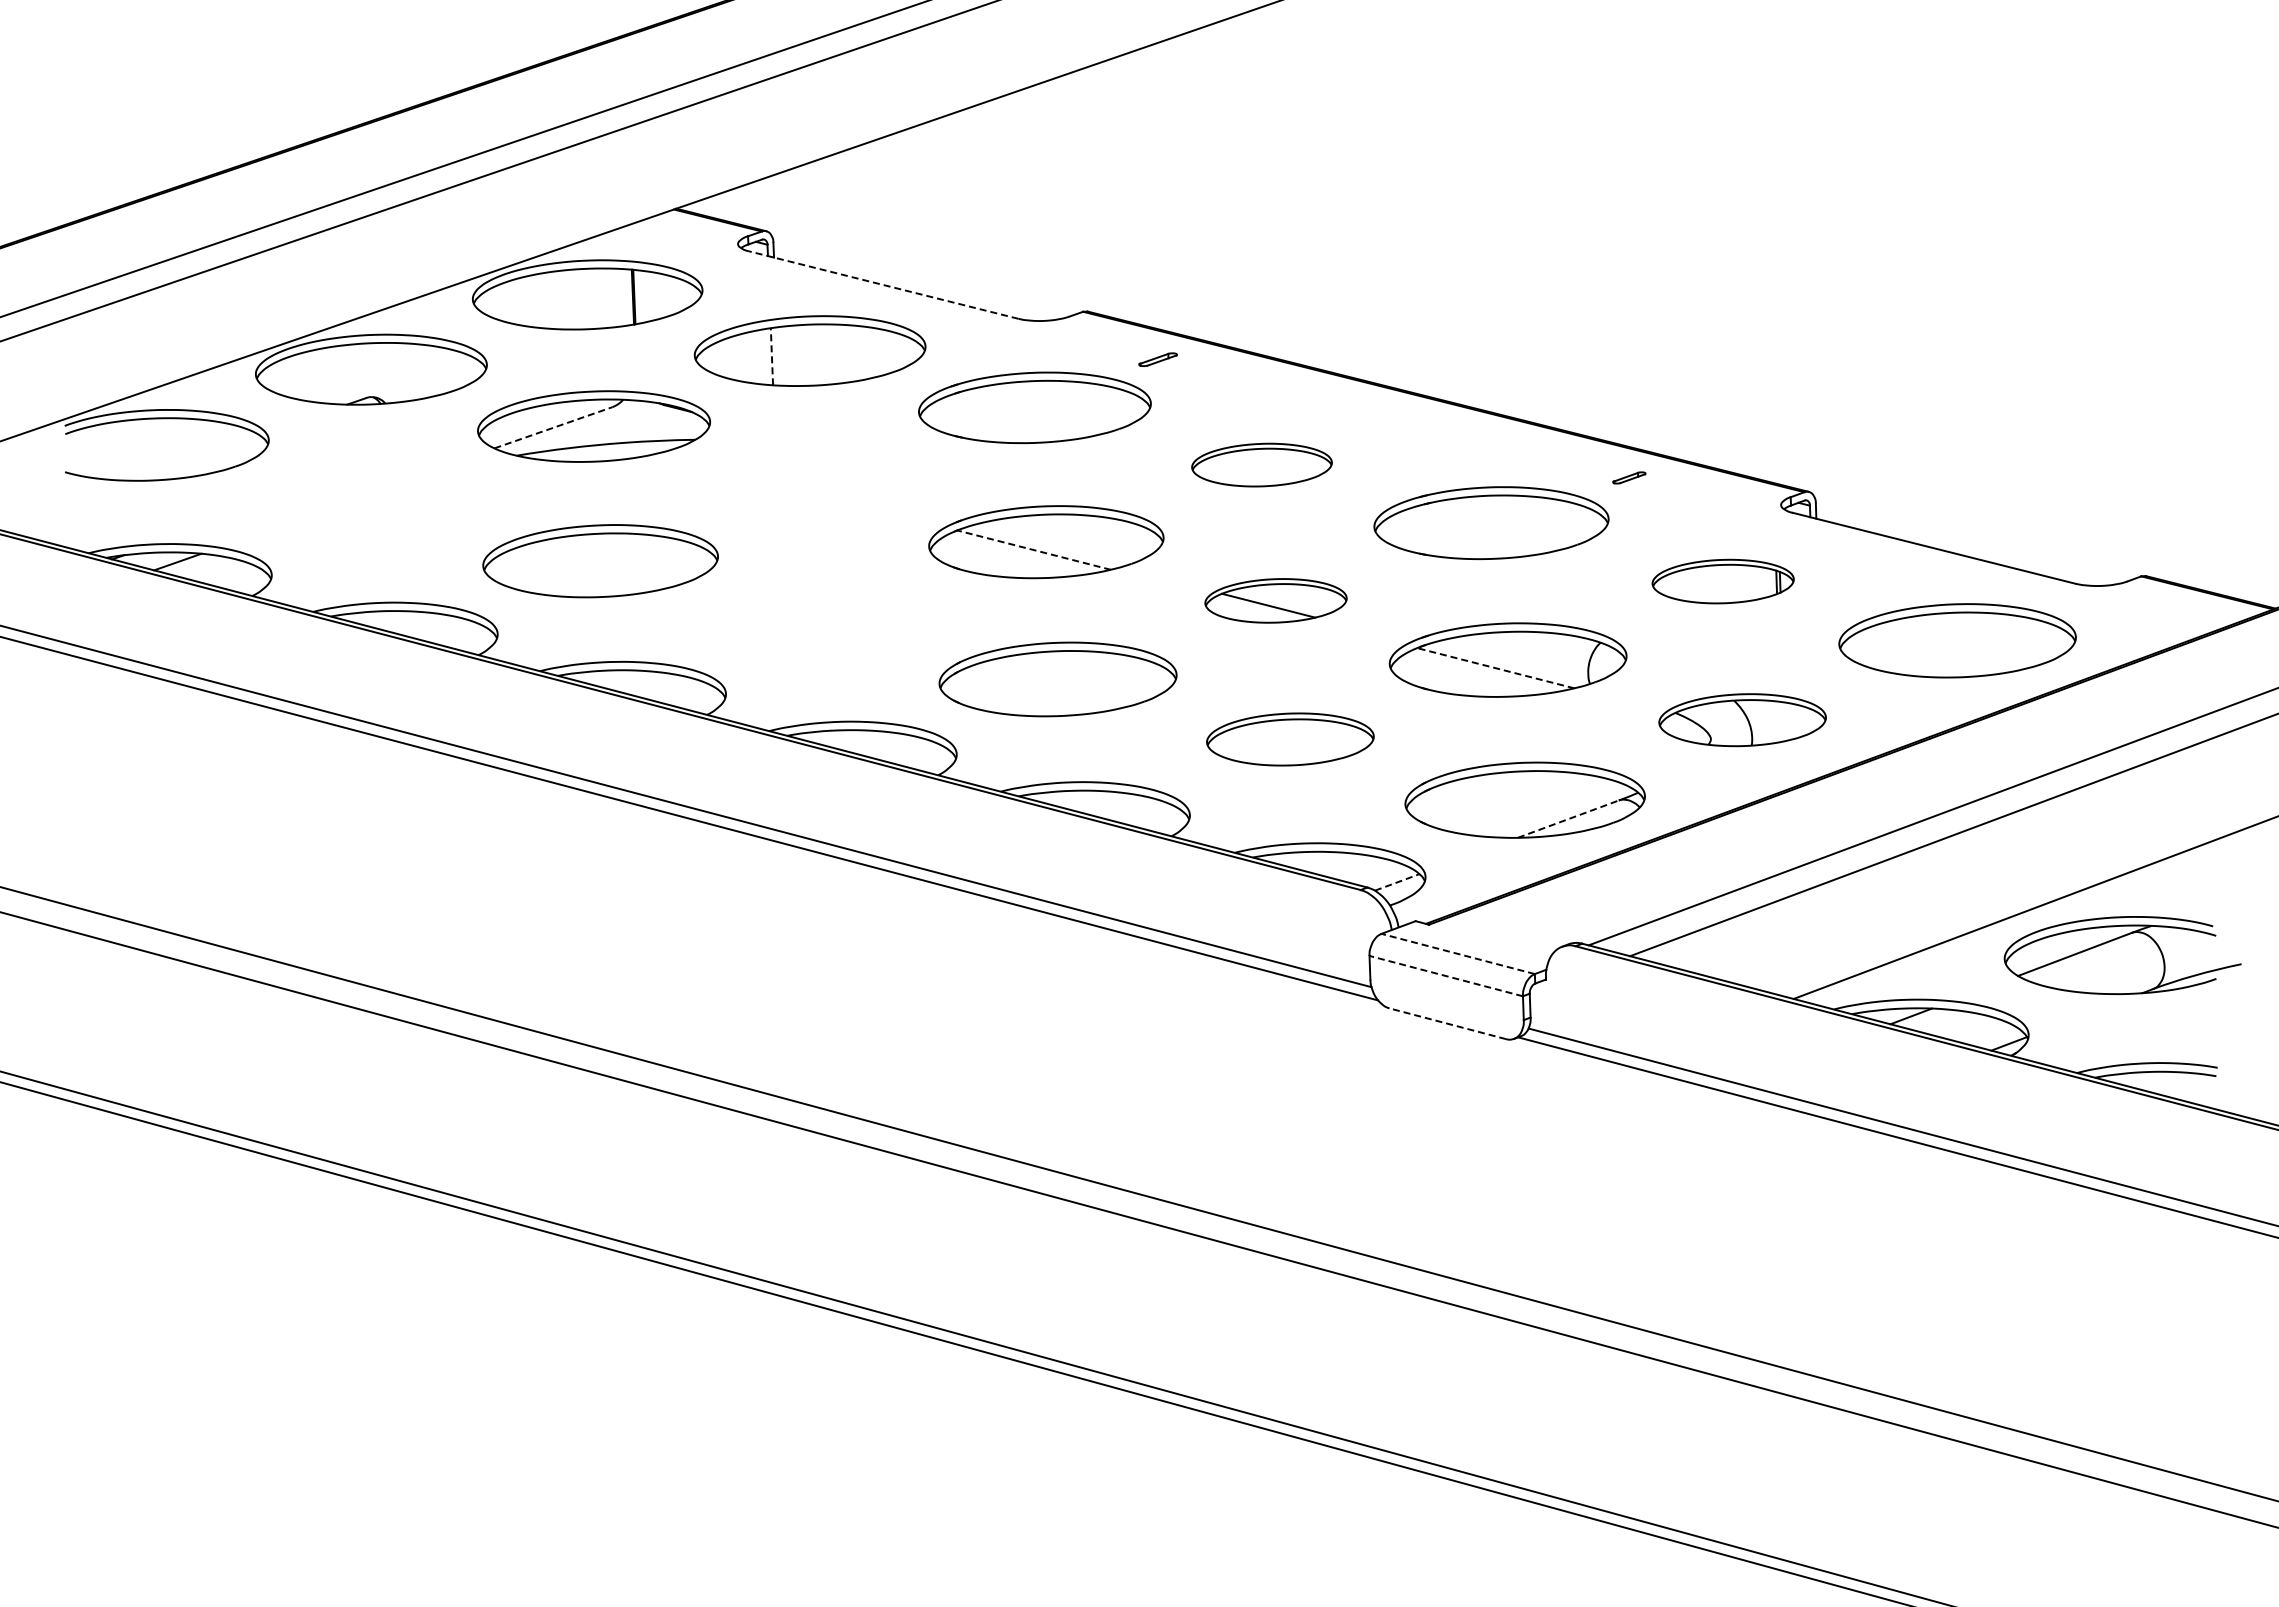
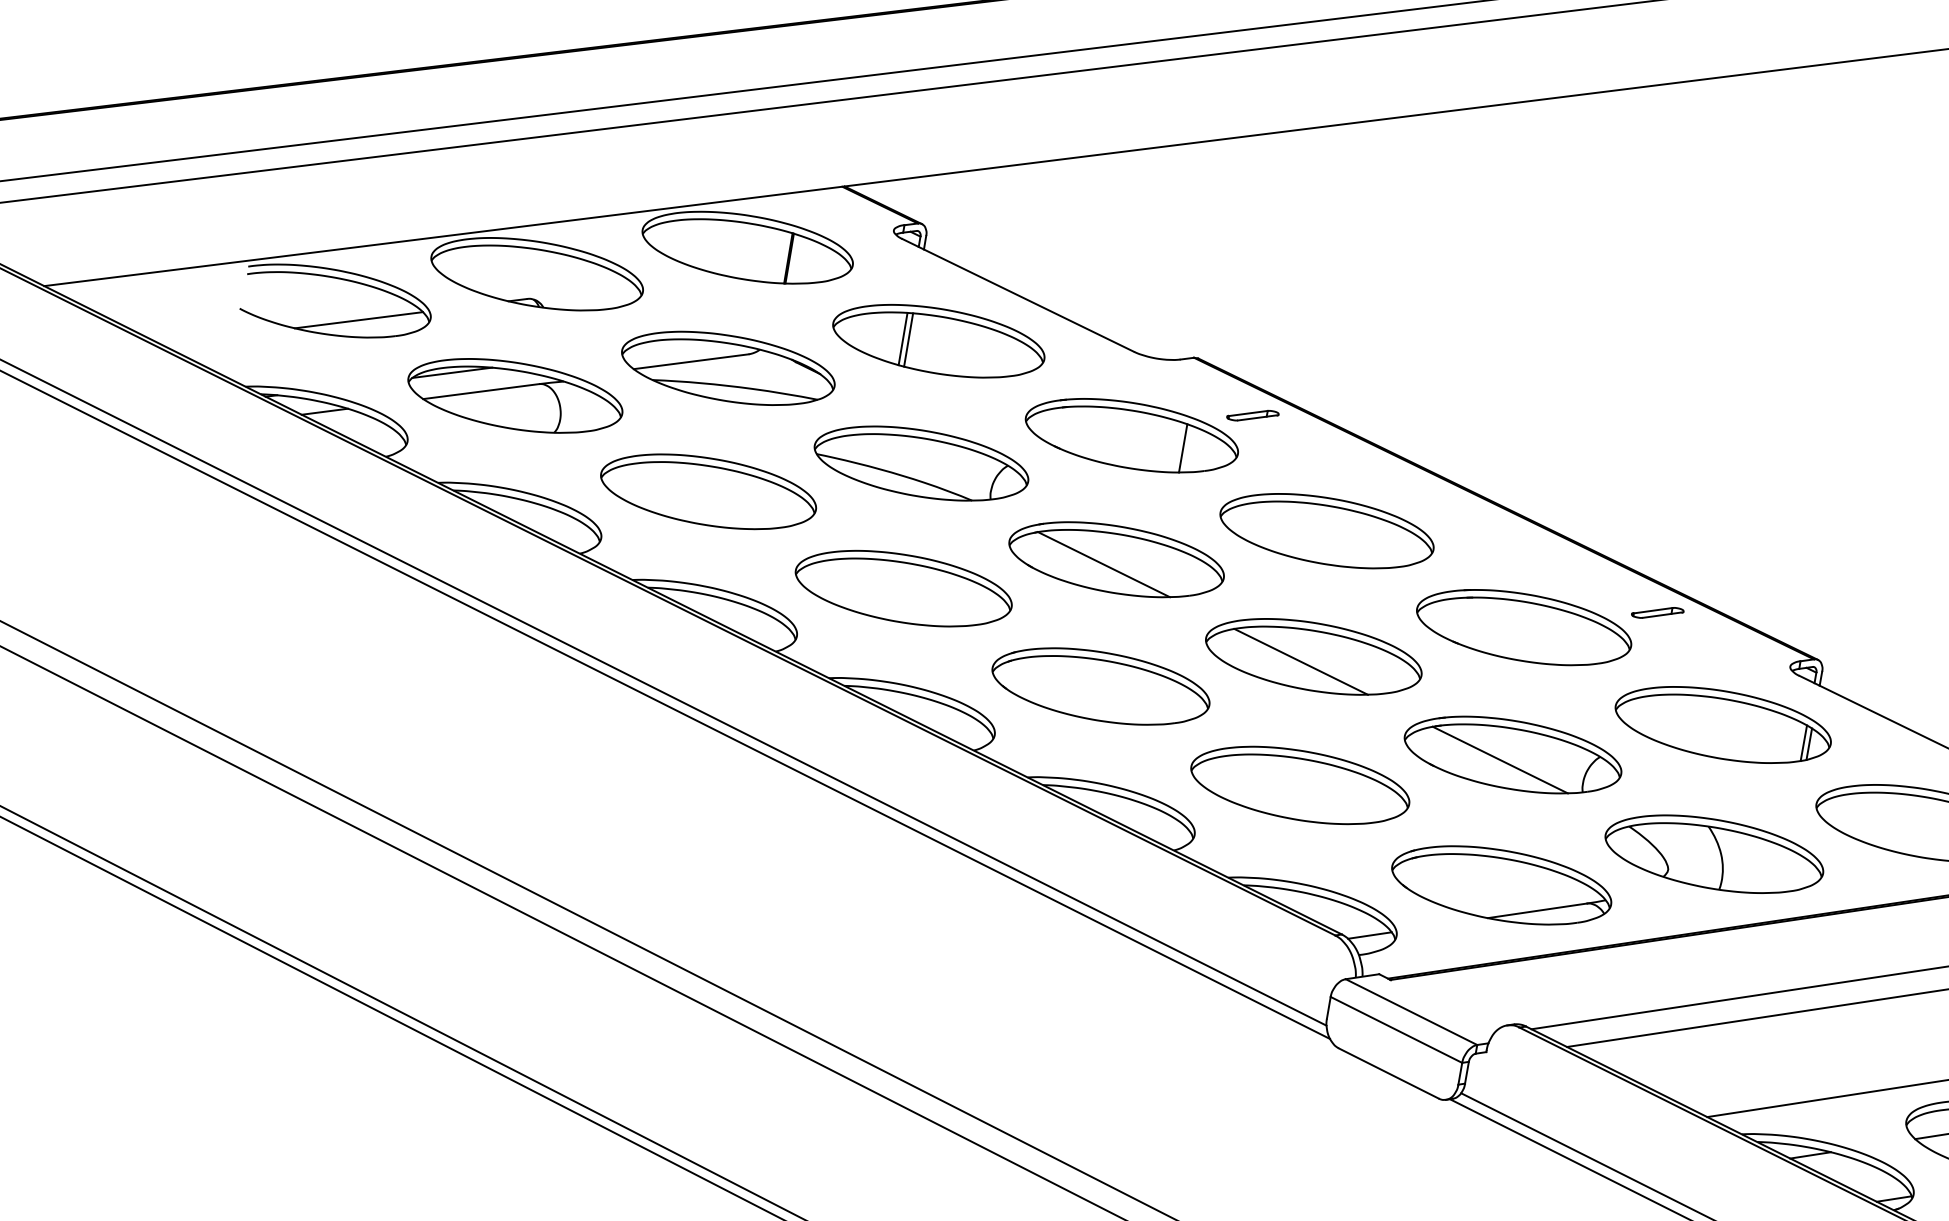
line: (883, 285) -> (1017, 295), dashed -> solid
line: (771, 356) -> (902, 338), dashed -> solid
line: (777, 356) -> (908, 339), added
part: (1157, 359) -> (1252, 415), size x1.43
line: (1091, 409) -> (1182, 448), added
line: (553, 427) -> (691, 361), dashed -> solid
line: (193, 457) -> (359, 319), added
part: (1261, 464) -> (1326, 530), size x1.67
part: (1629, 477) -> (1658, 612), size x1.67
part: (818, 483) -> (921, 462), added
part: (375, 502) -> (515, 395), added
line: (1033, 550) -> (1103, 564), dashed -> solid
part: (1722, 581) -> (1722, 724), size x1.67
part: (1275, 600) -> (1313, 656), size x1.67
part: (827, 619) -> (903, 588), added
line: (1495, 668) -> (1499, 760), dashed -> solid
part: (1742, 720) -> (1714, 854), size x1.43
part: (1290, 739) -> (1300, 785), size x1.43
line: (1568, 819) -> (1537, 911), dashed -> solid
line: (1397, 882) -> (1370, 935), dashed -> solid
line: (1457, 953) -> (1410, 1011), dashed -> solid
line: (1445, 975) -> (1395, 1029), dashed -> solid
line: (1447, 1023) -> (1388, 1073), dashed -> solid

